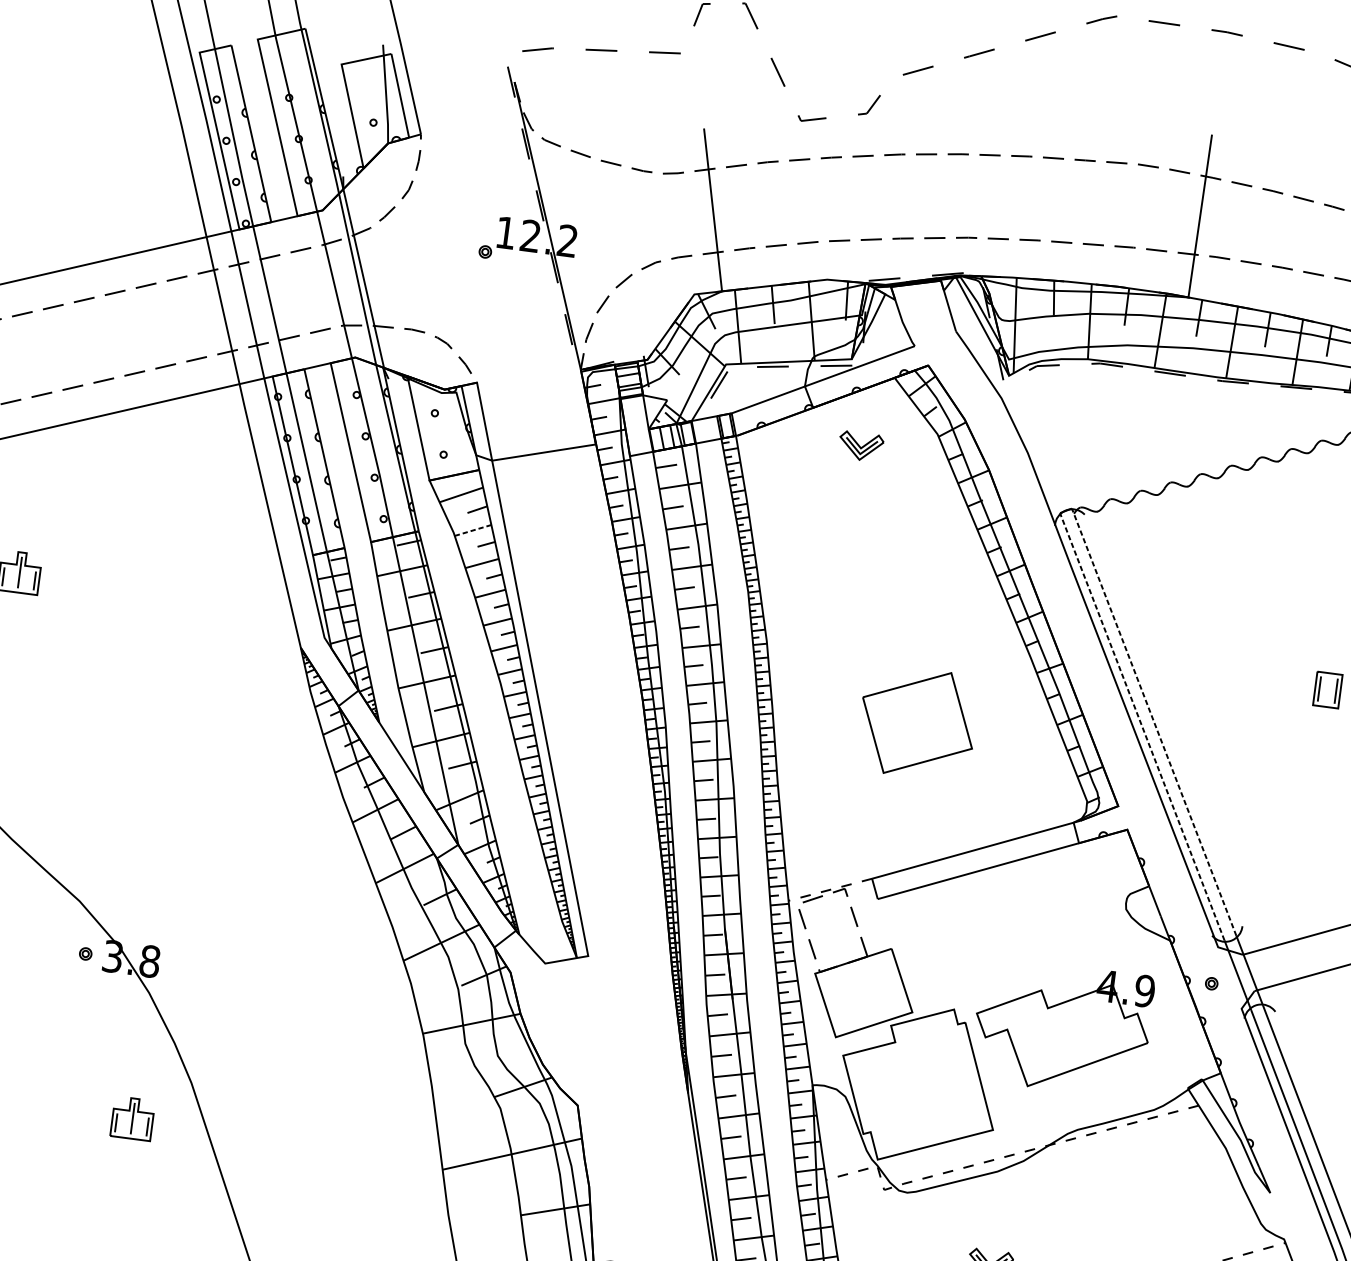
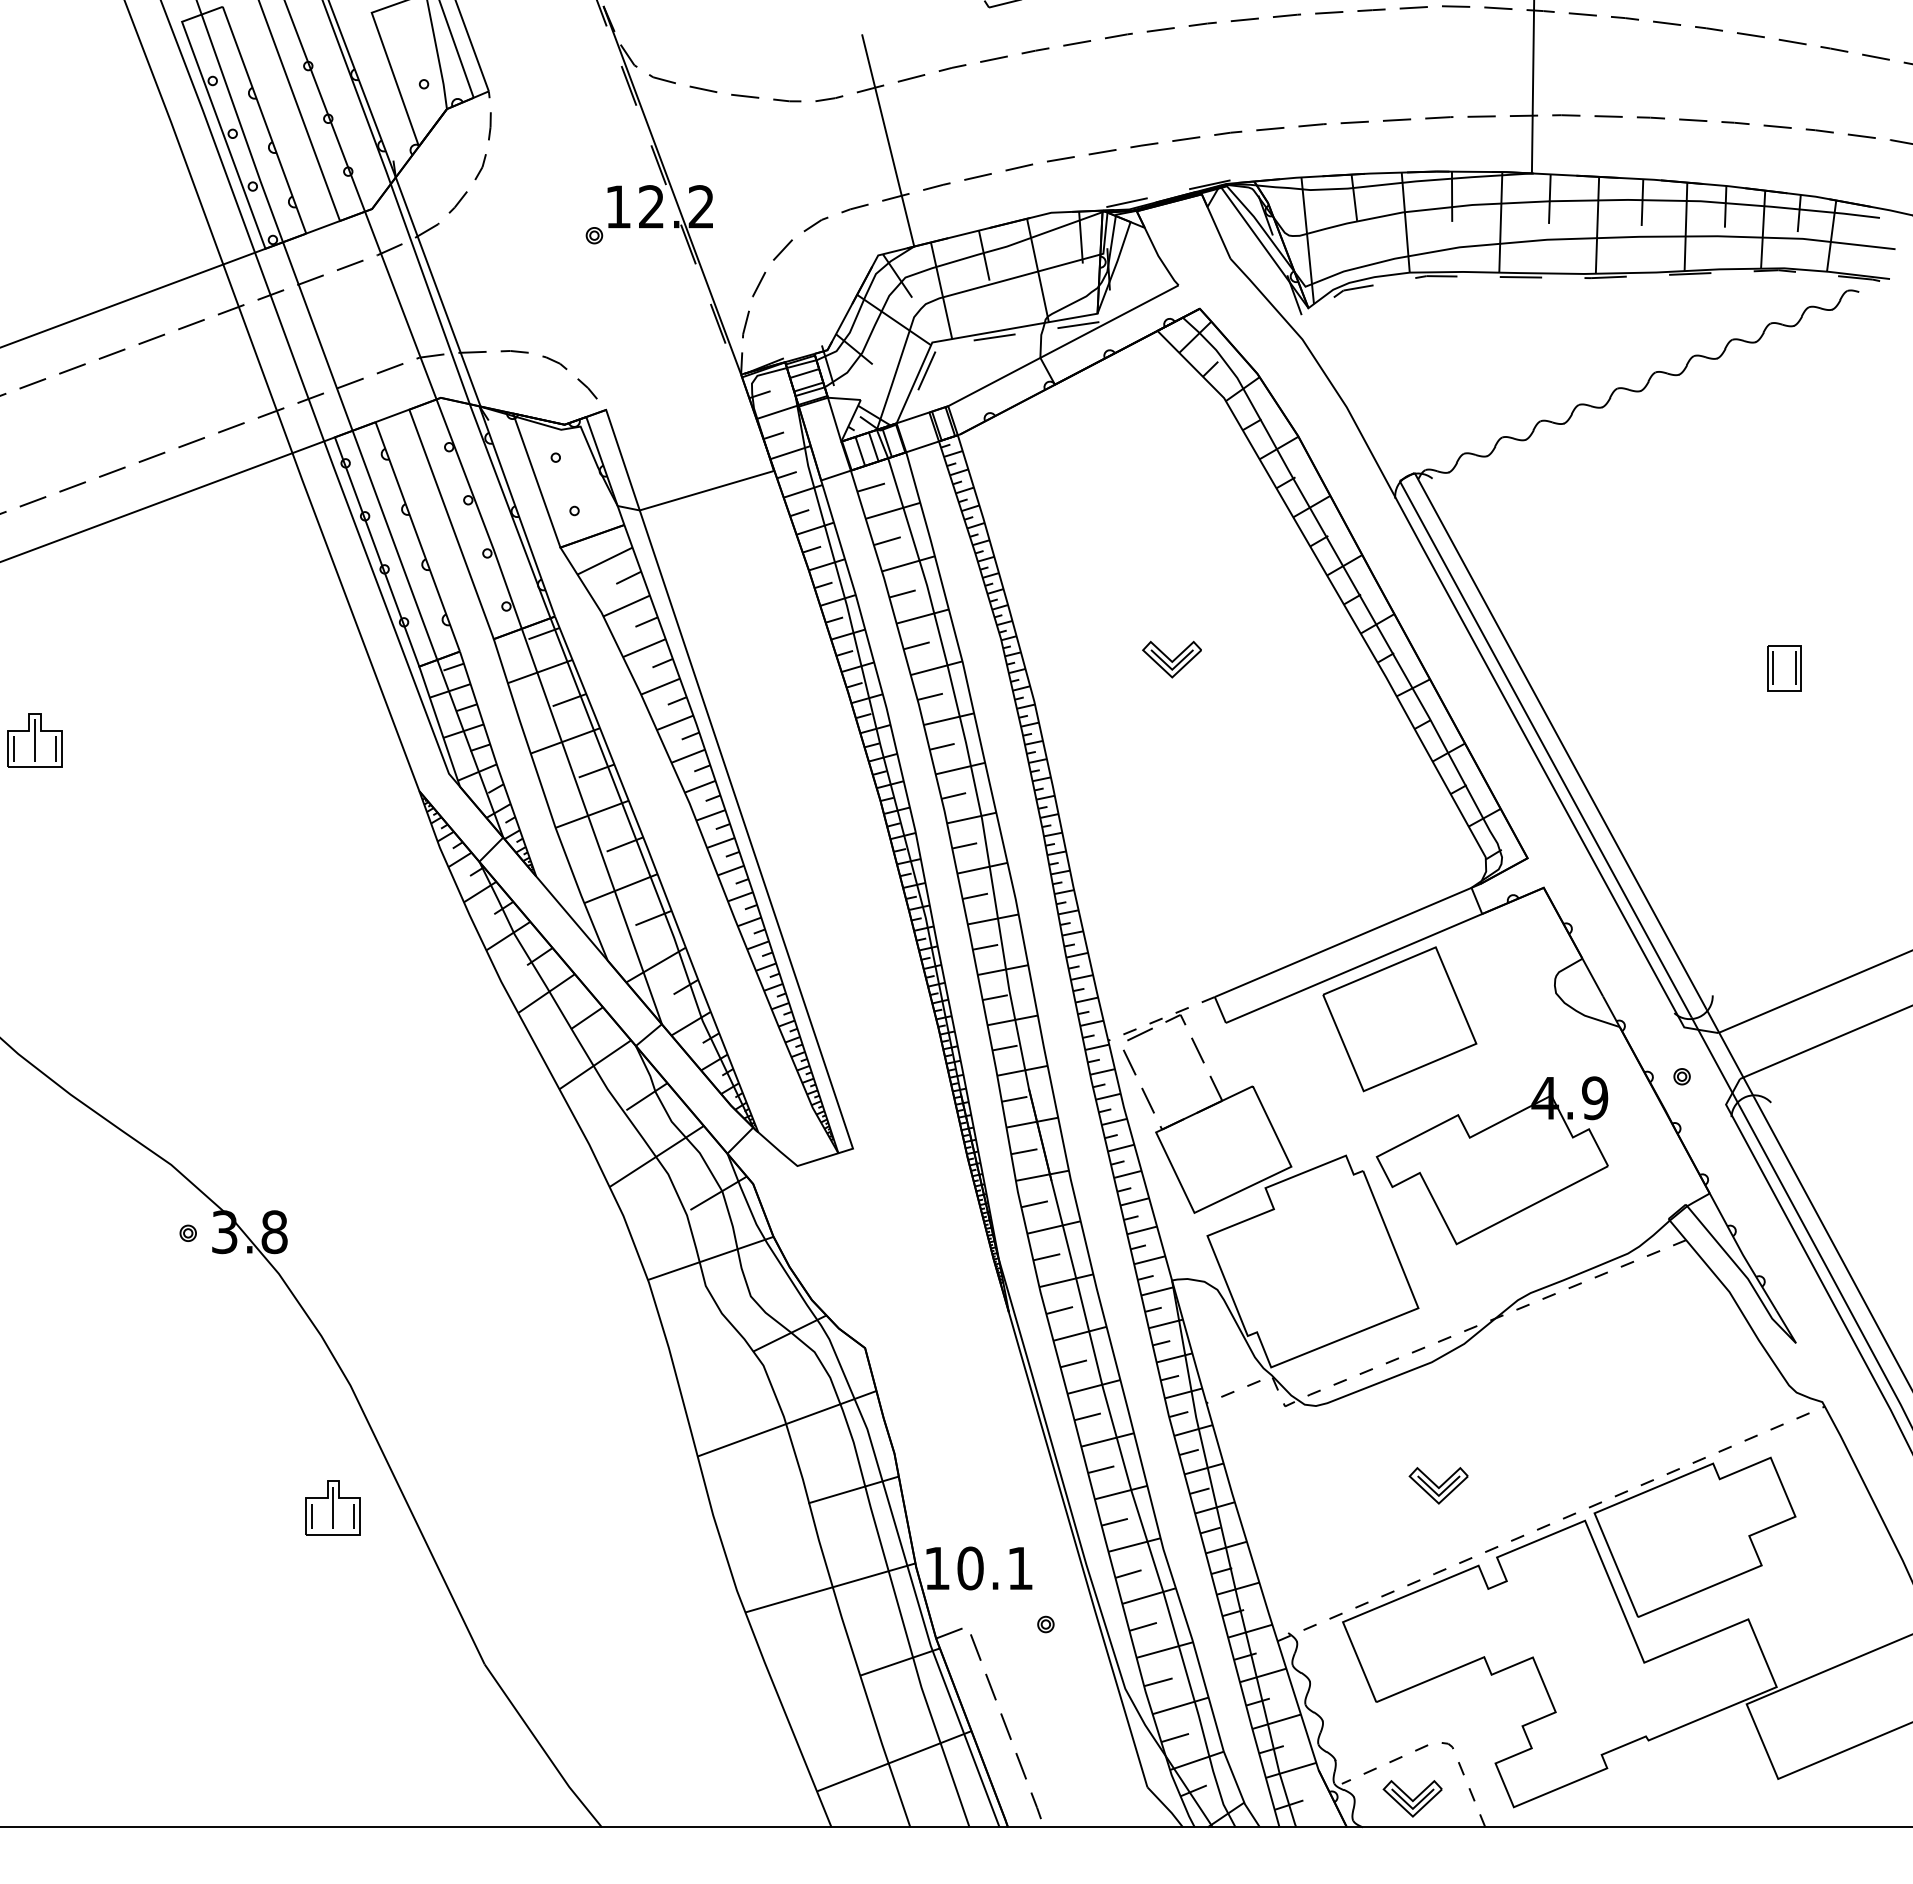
part: (860, 446) -> (1171, 659), moved
line: (472, 530) -> (626, 606), dashed -> solid
line: (1154, 721) -> (1560, 740), dashed -> solid
part: (917, 723) -> (1399, 1019), moved
line: (1142, 726) -> (1545, 748), dashed -> solid
part: (132, 1118) -> (332, 1507), moved

